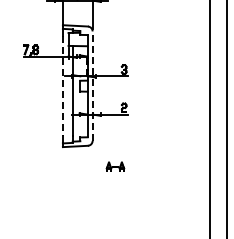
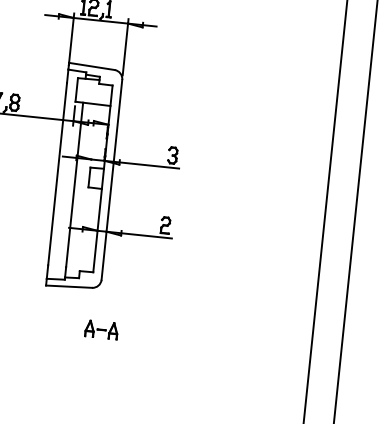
line: (62, 86) -> (56, 174), dashed -> solid
line: (92, 86) -> (111, 180), dashed -> solid
part: (115, 166) -> (101, 328), moved

